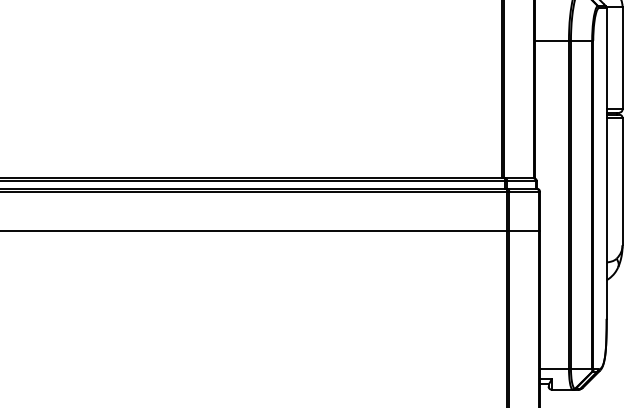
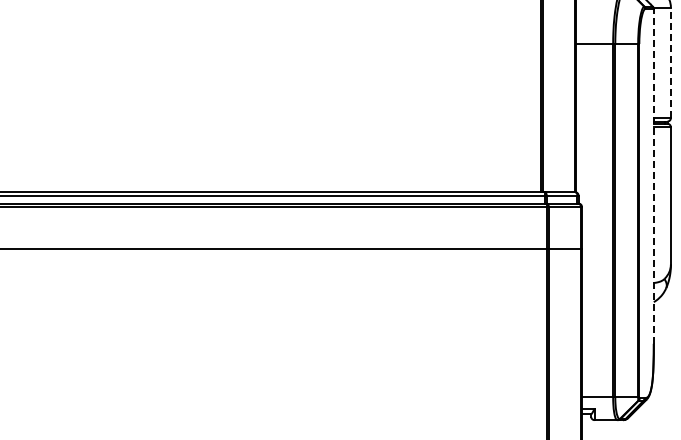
line: (622, 57) -> (670, 62), solid -> dashed
line: (606, 162) -> (653, 175), solid -> dashed

